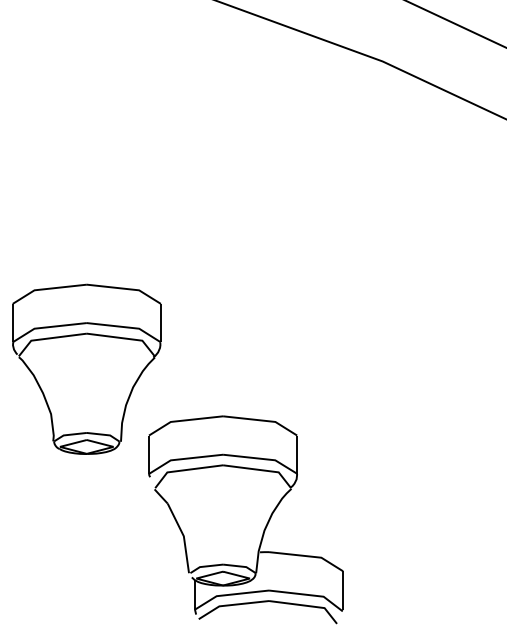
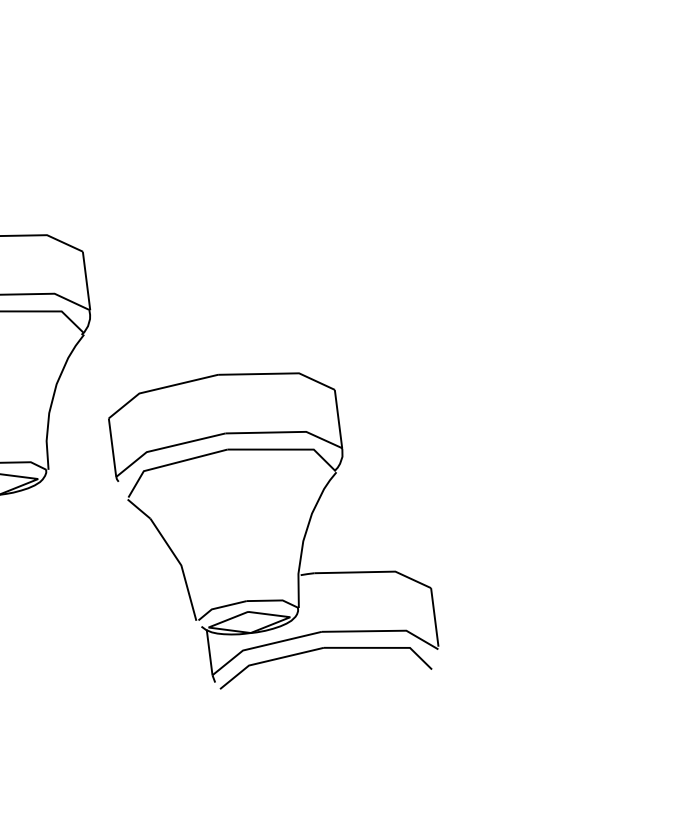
part: (245, 519) -> (272, 527), moved

